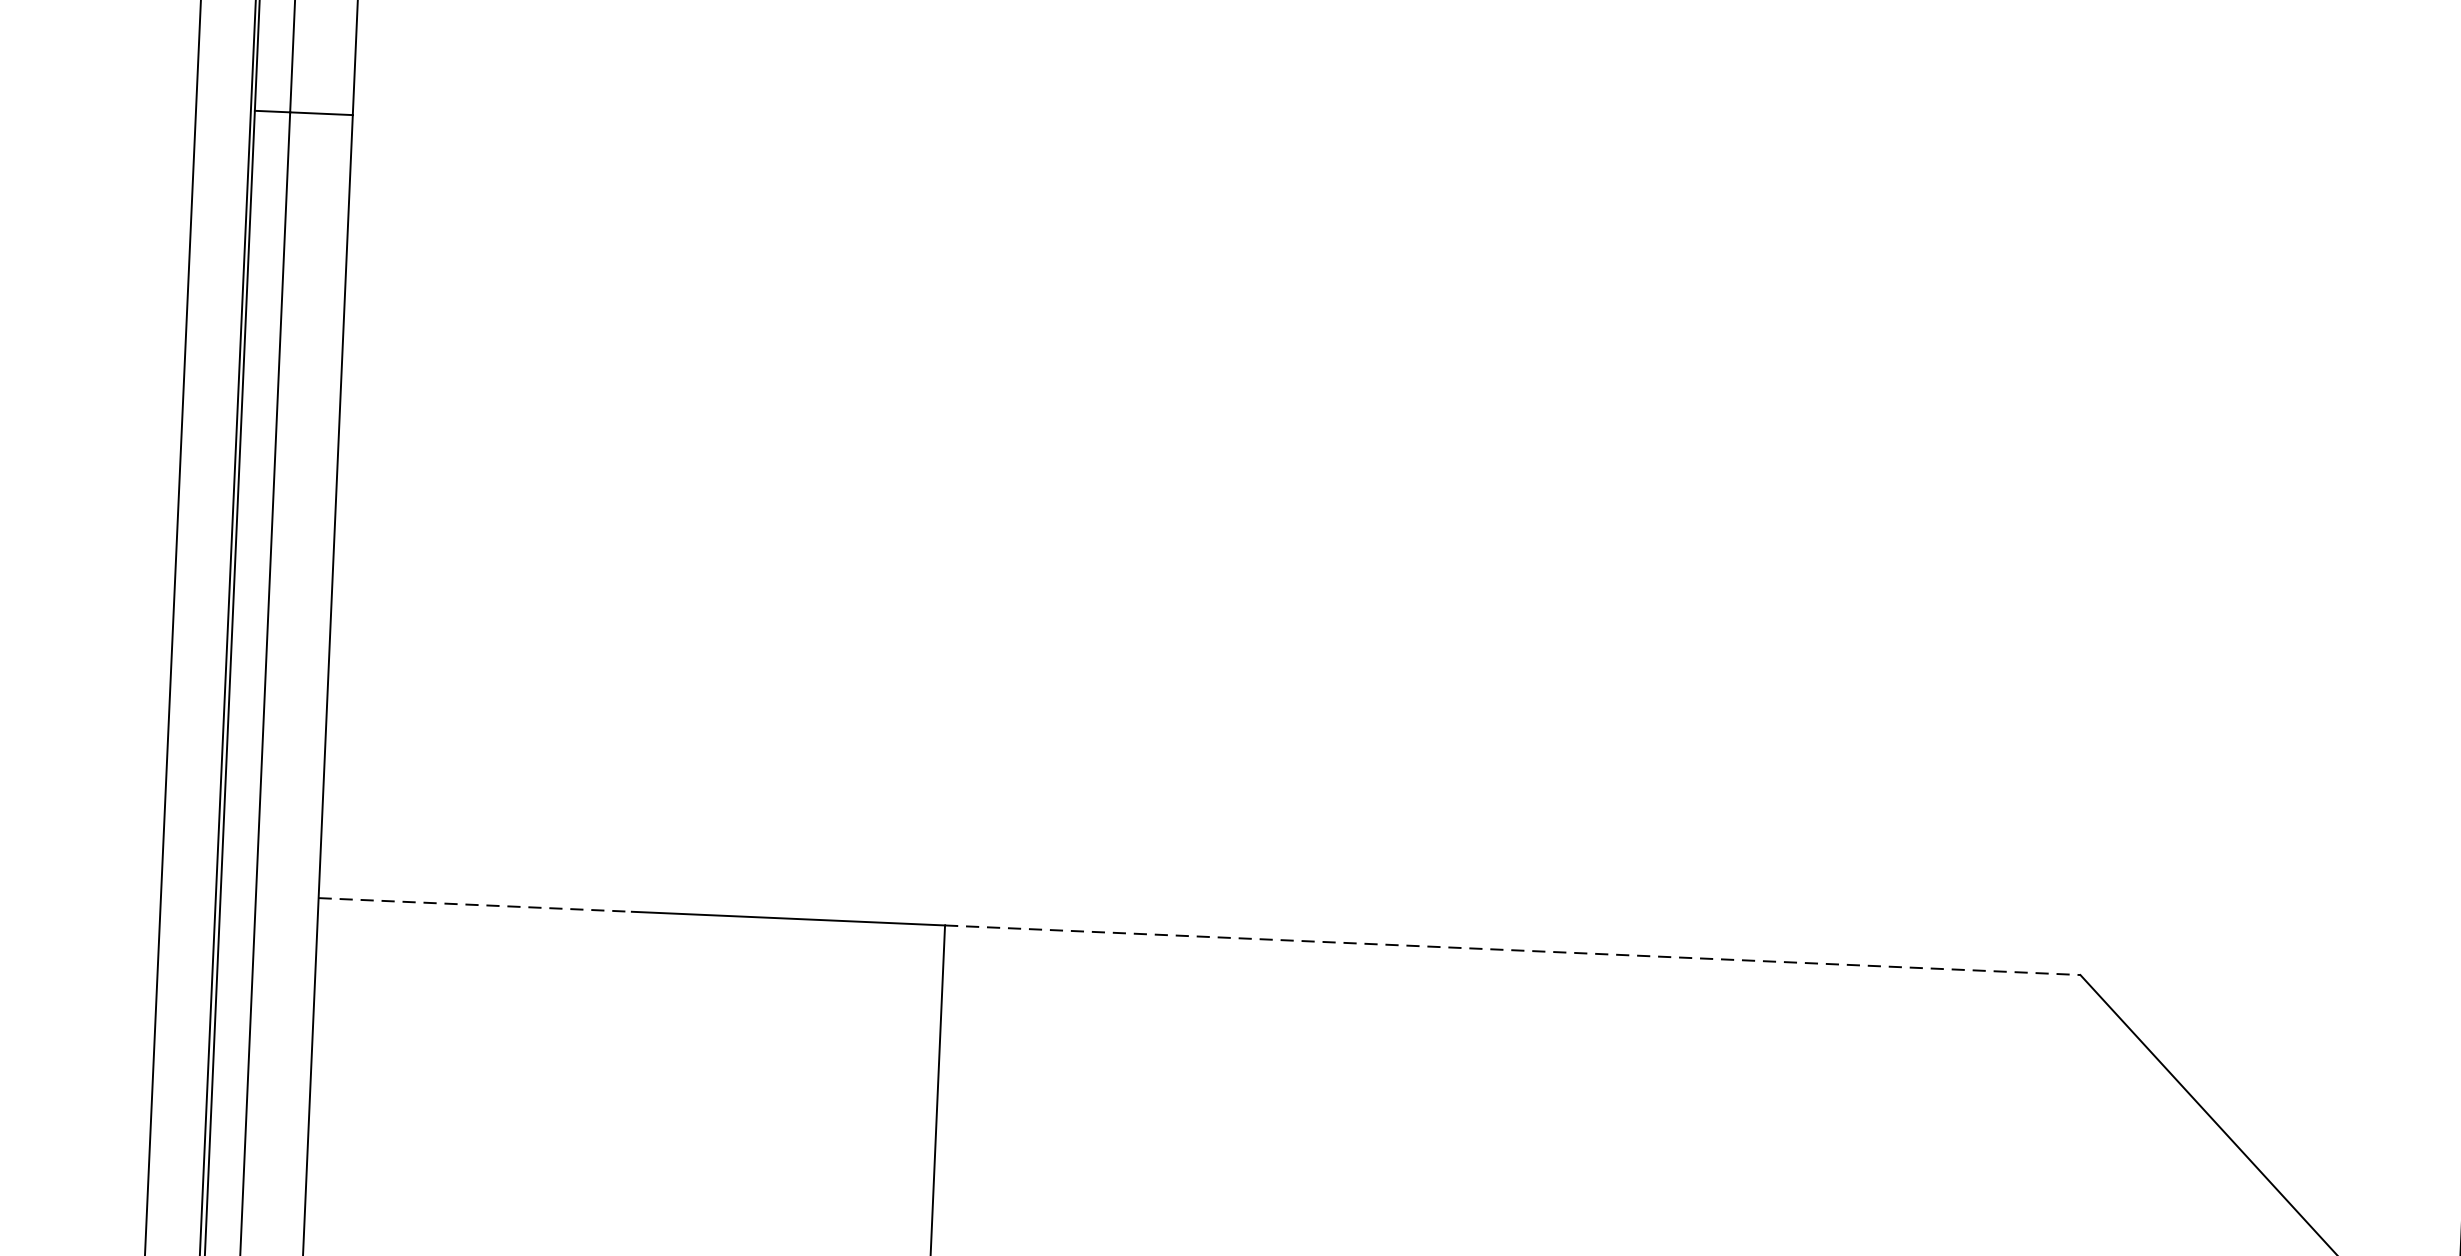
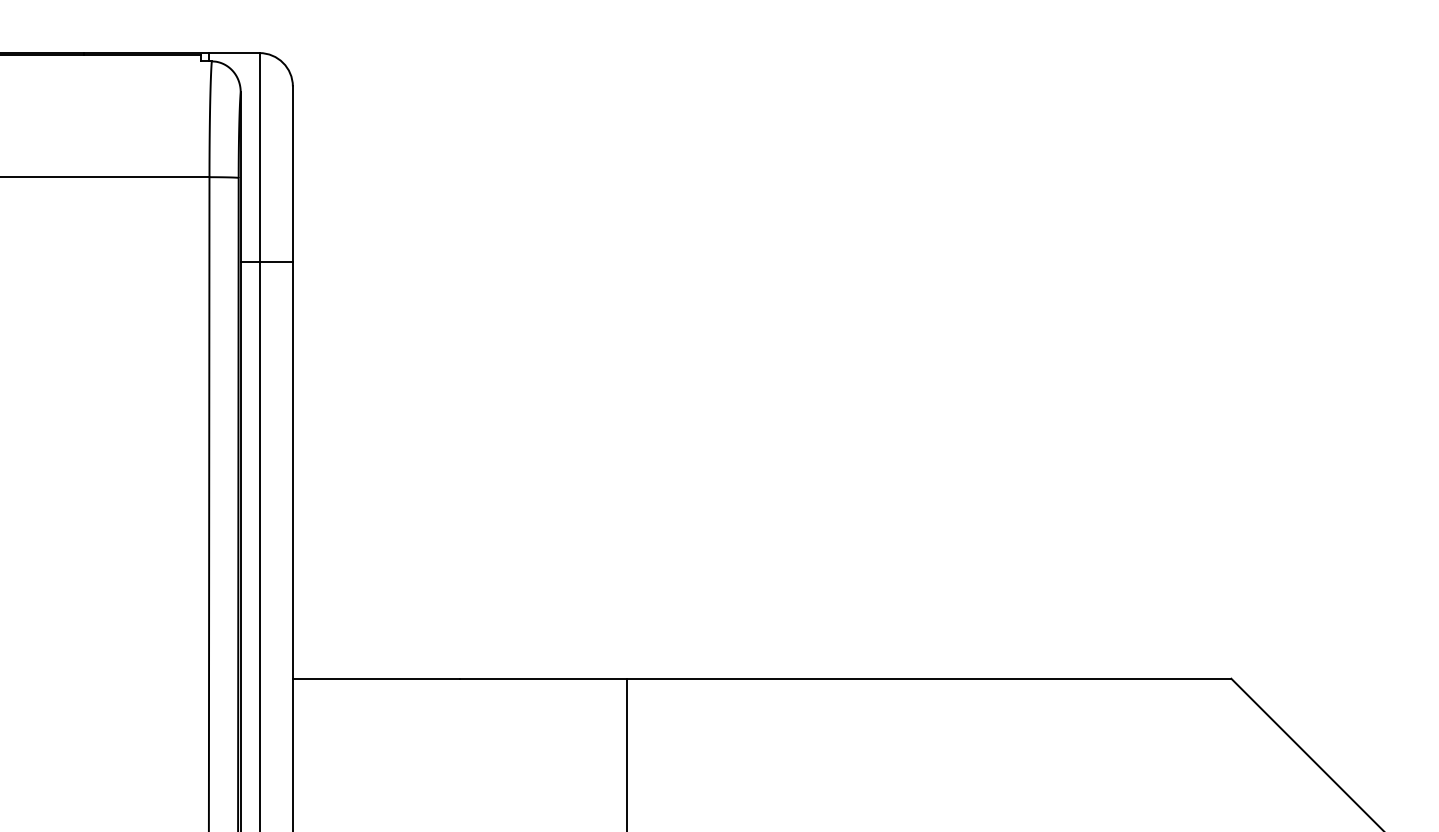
line: (475, 904) -> (376, 678), dashed -> solid
line: (1513, 949) -> (929, 678), dashed -> solid

